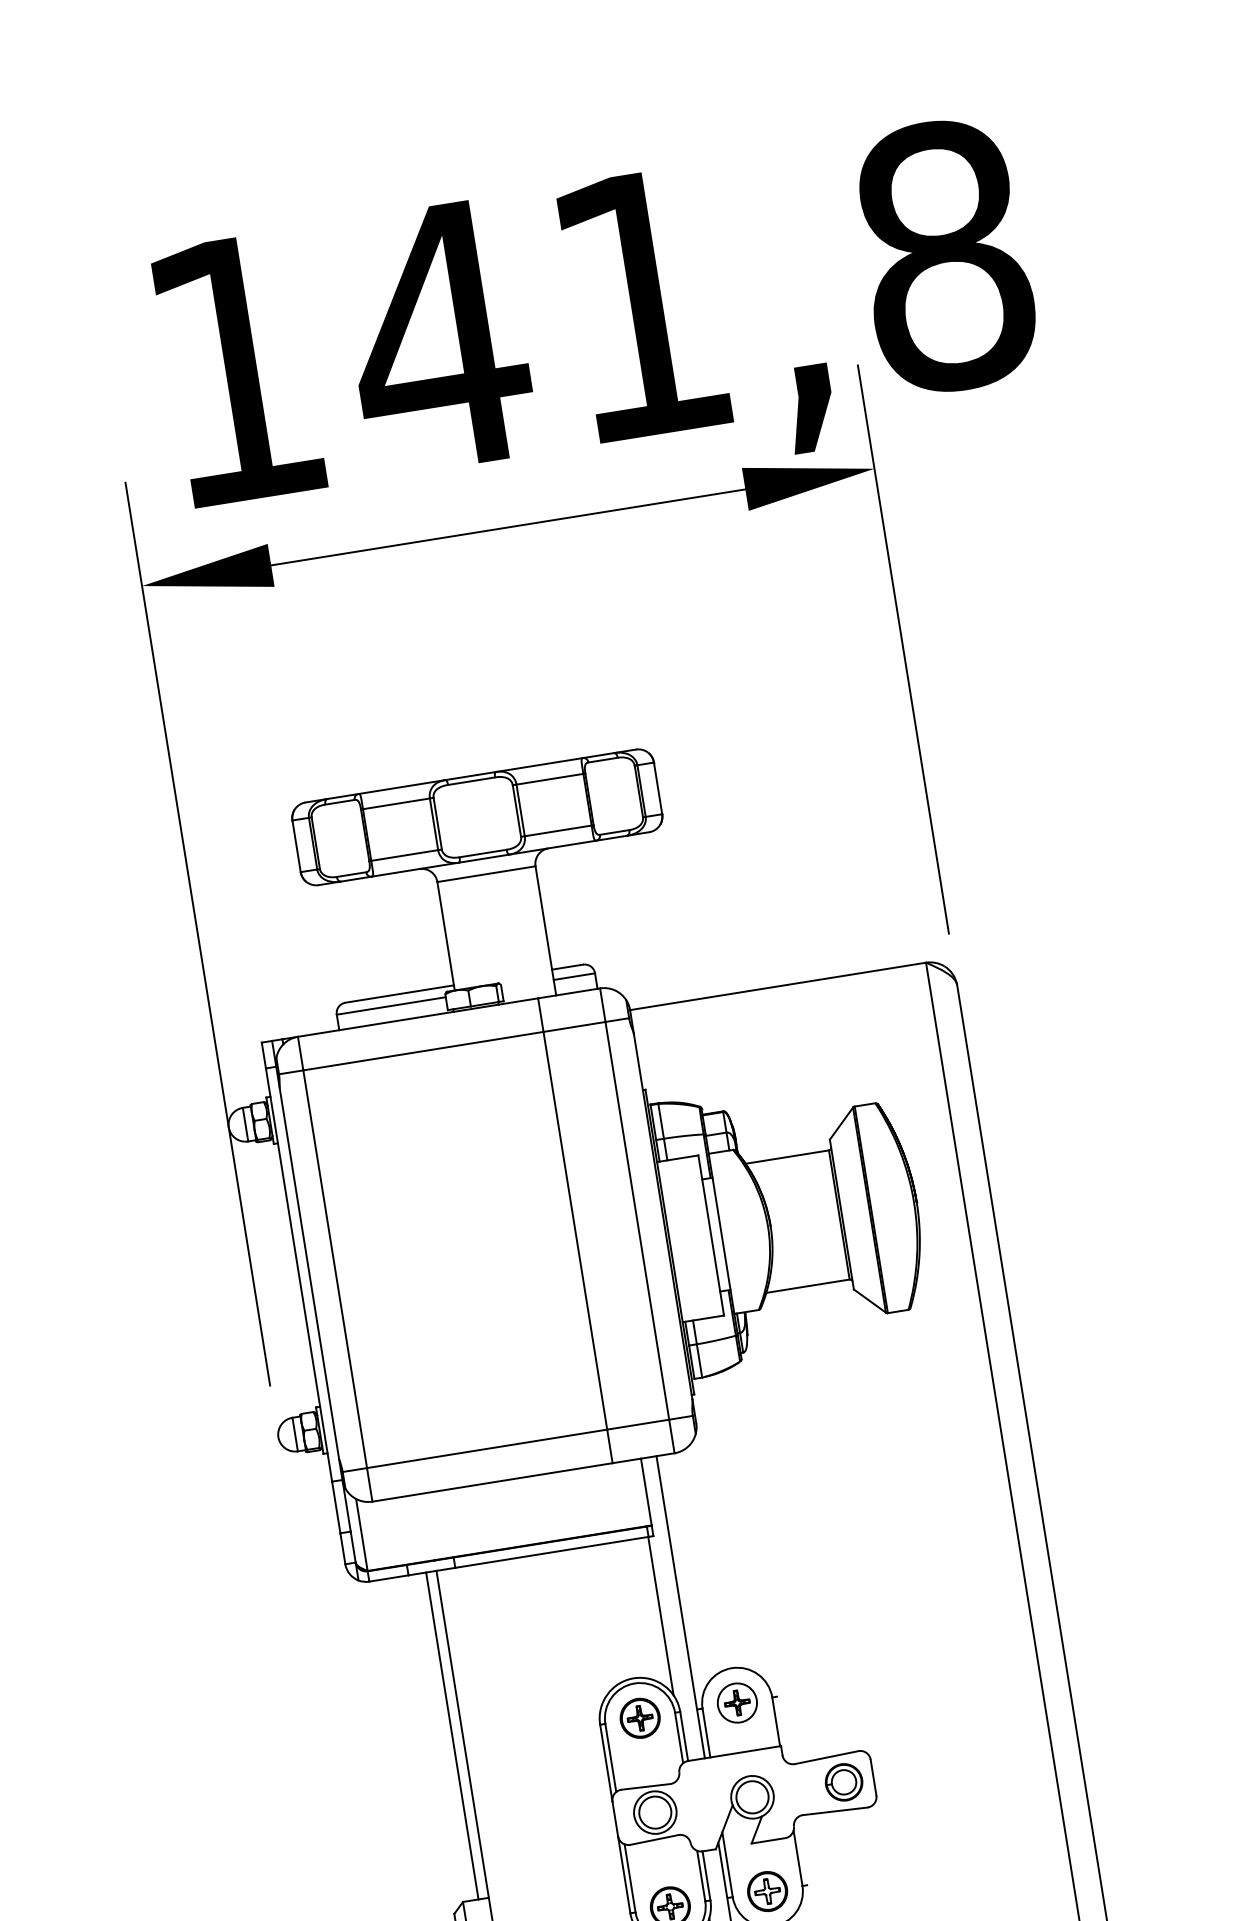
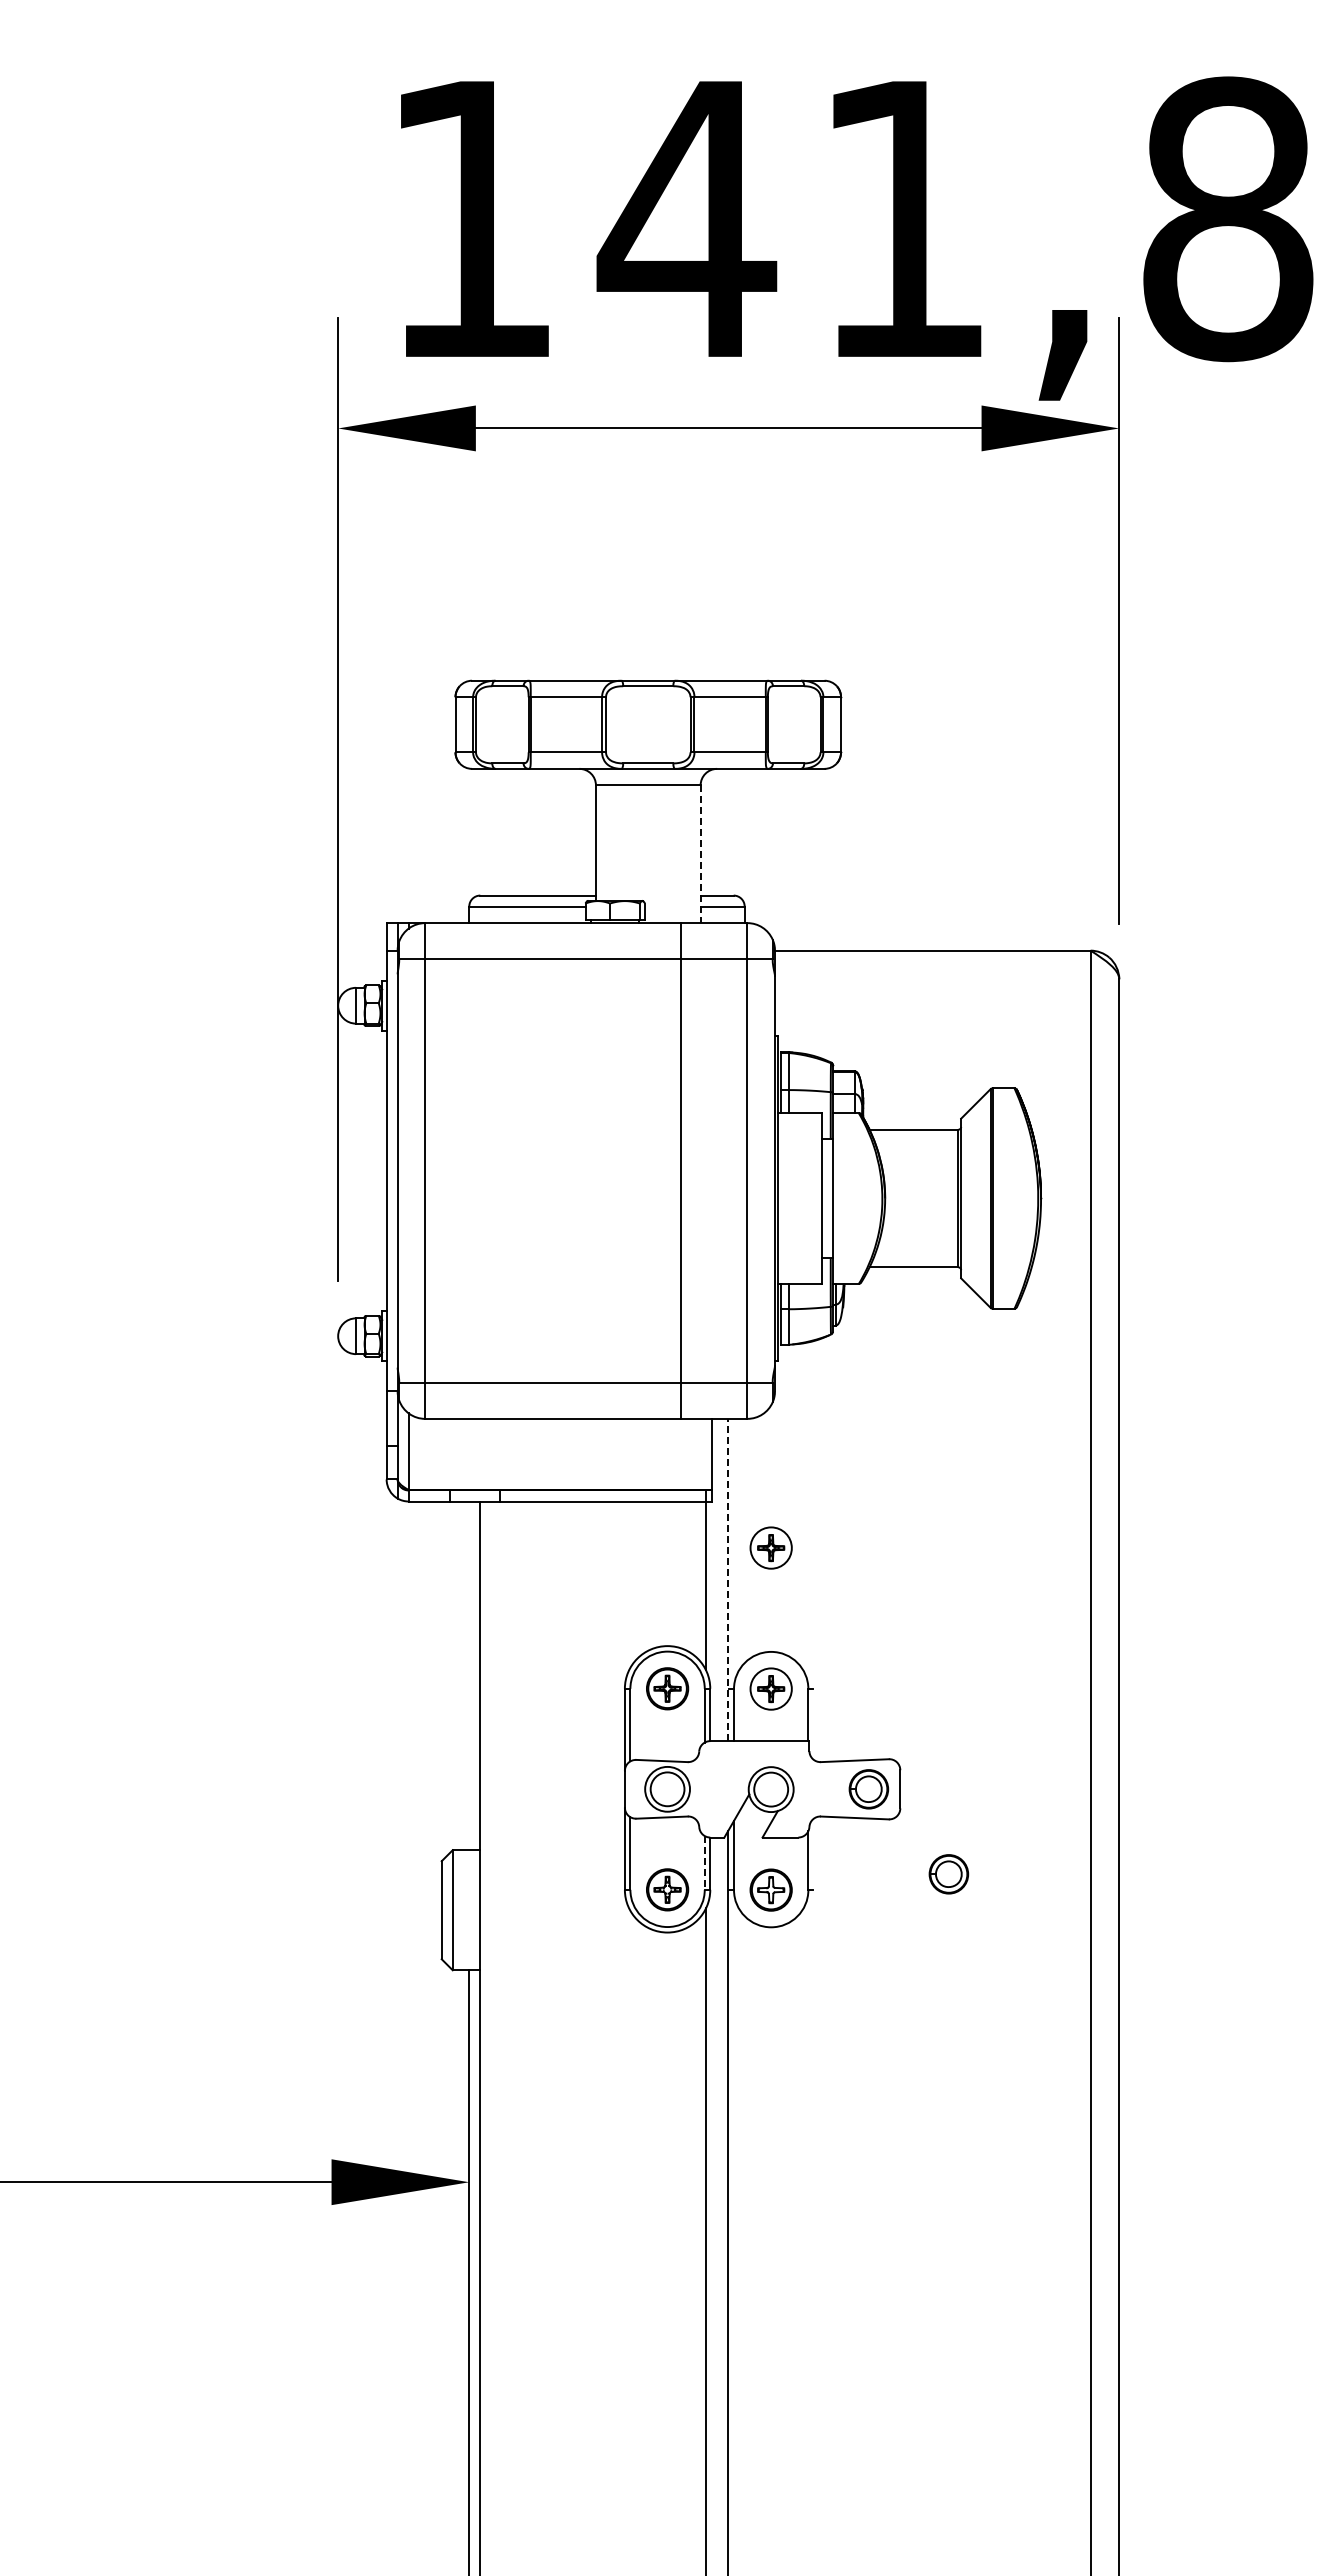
line: (545, 931) -> (700, 854), solid -> dashed
part: (715, 1570) -> (770, 1547), added
line: (680, 1606) -> (728, 1579), solid -> dashed
line: (452, 1735) -> (469, 1675), removed
part: (931, 1850) -> (948, 1874), added
line: (700, 1875) -> (704, 1862), solid -> dashed

